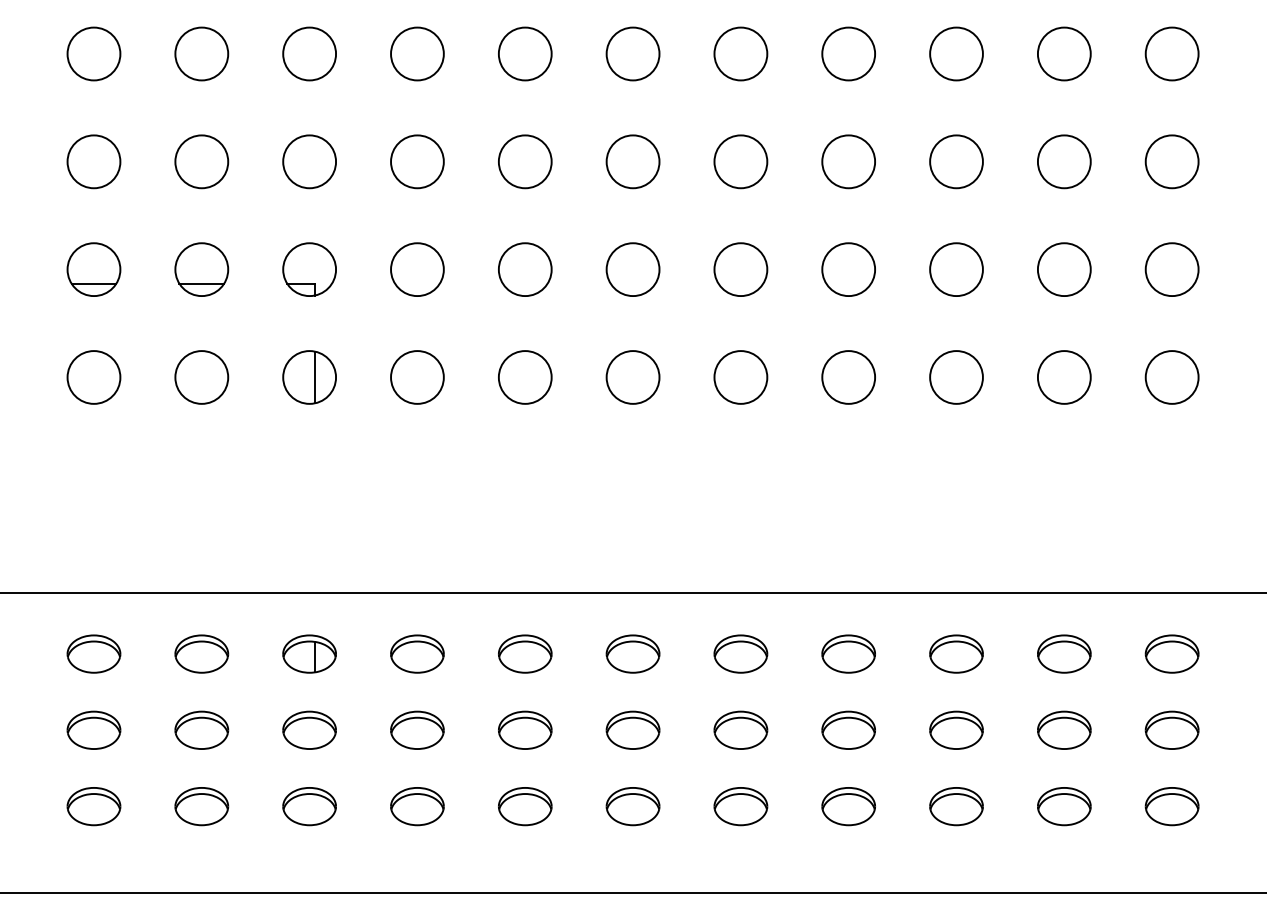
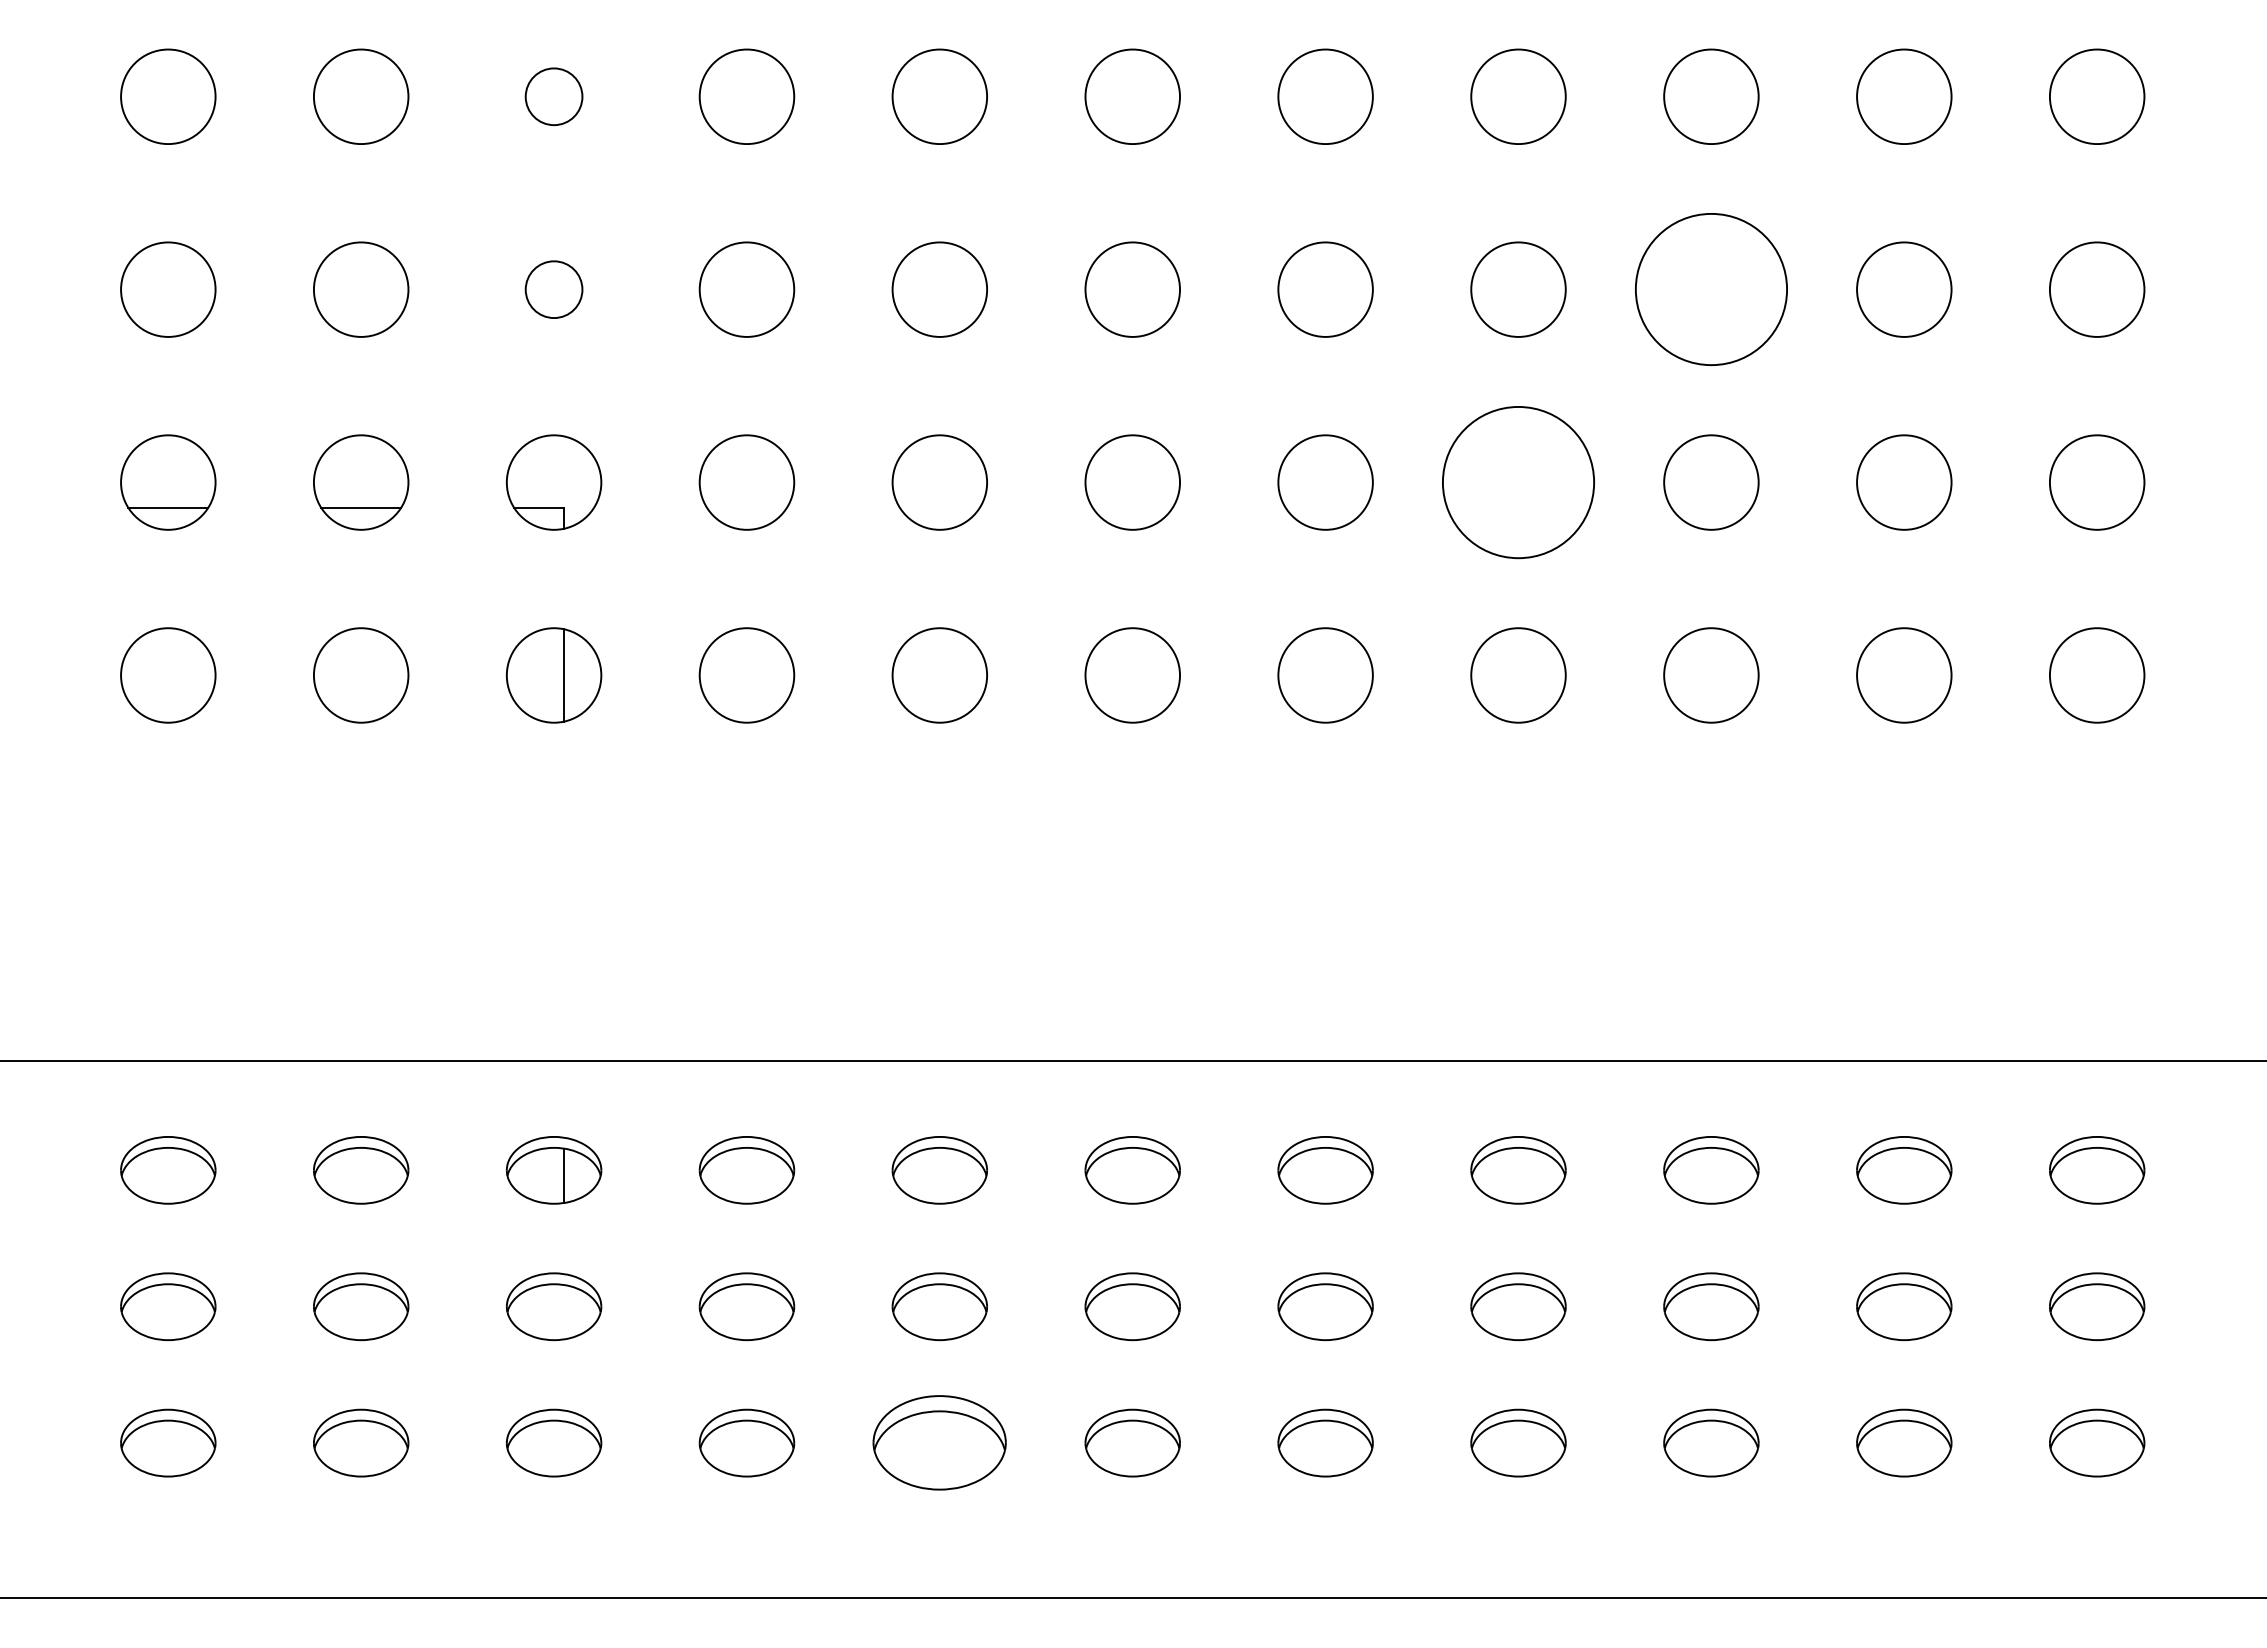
circle: (309, 53) -> (553, 95), size x0.6
circle: (309, 161) -> (553, 289), size x0.6
circle: (956, 161) -> (1711, 289), size x1.6
circle: (848, 269) -> (1518, 482), size x1.6
part: (525, 806) -> (940, 1442), size x1.4

